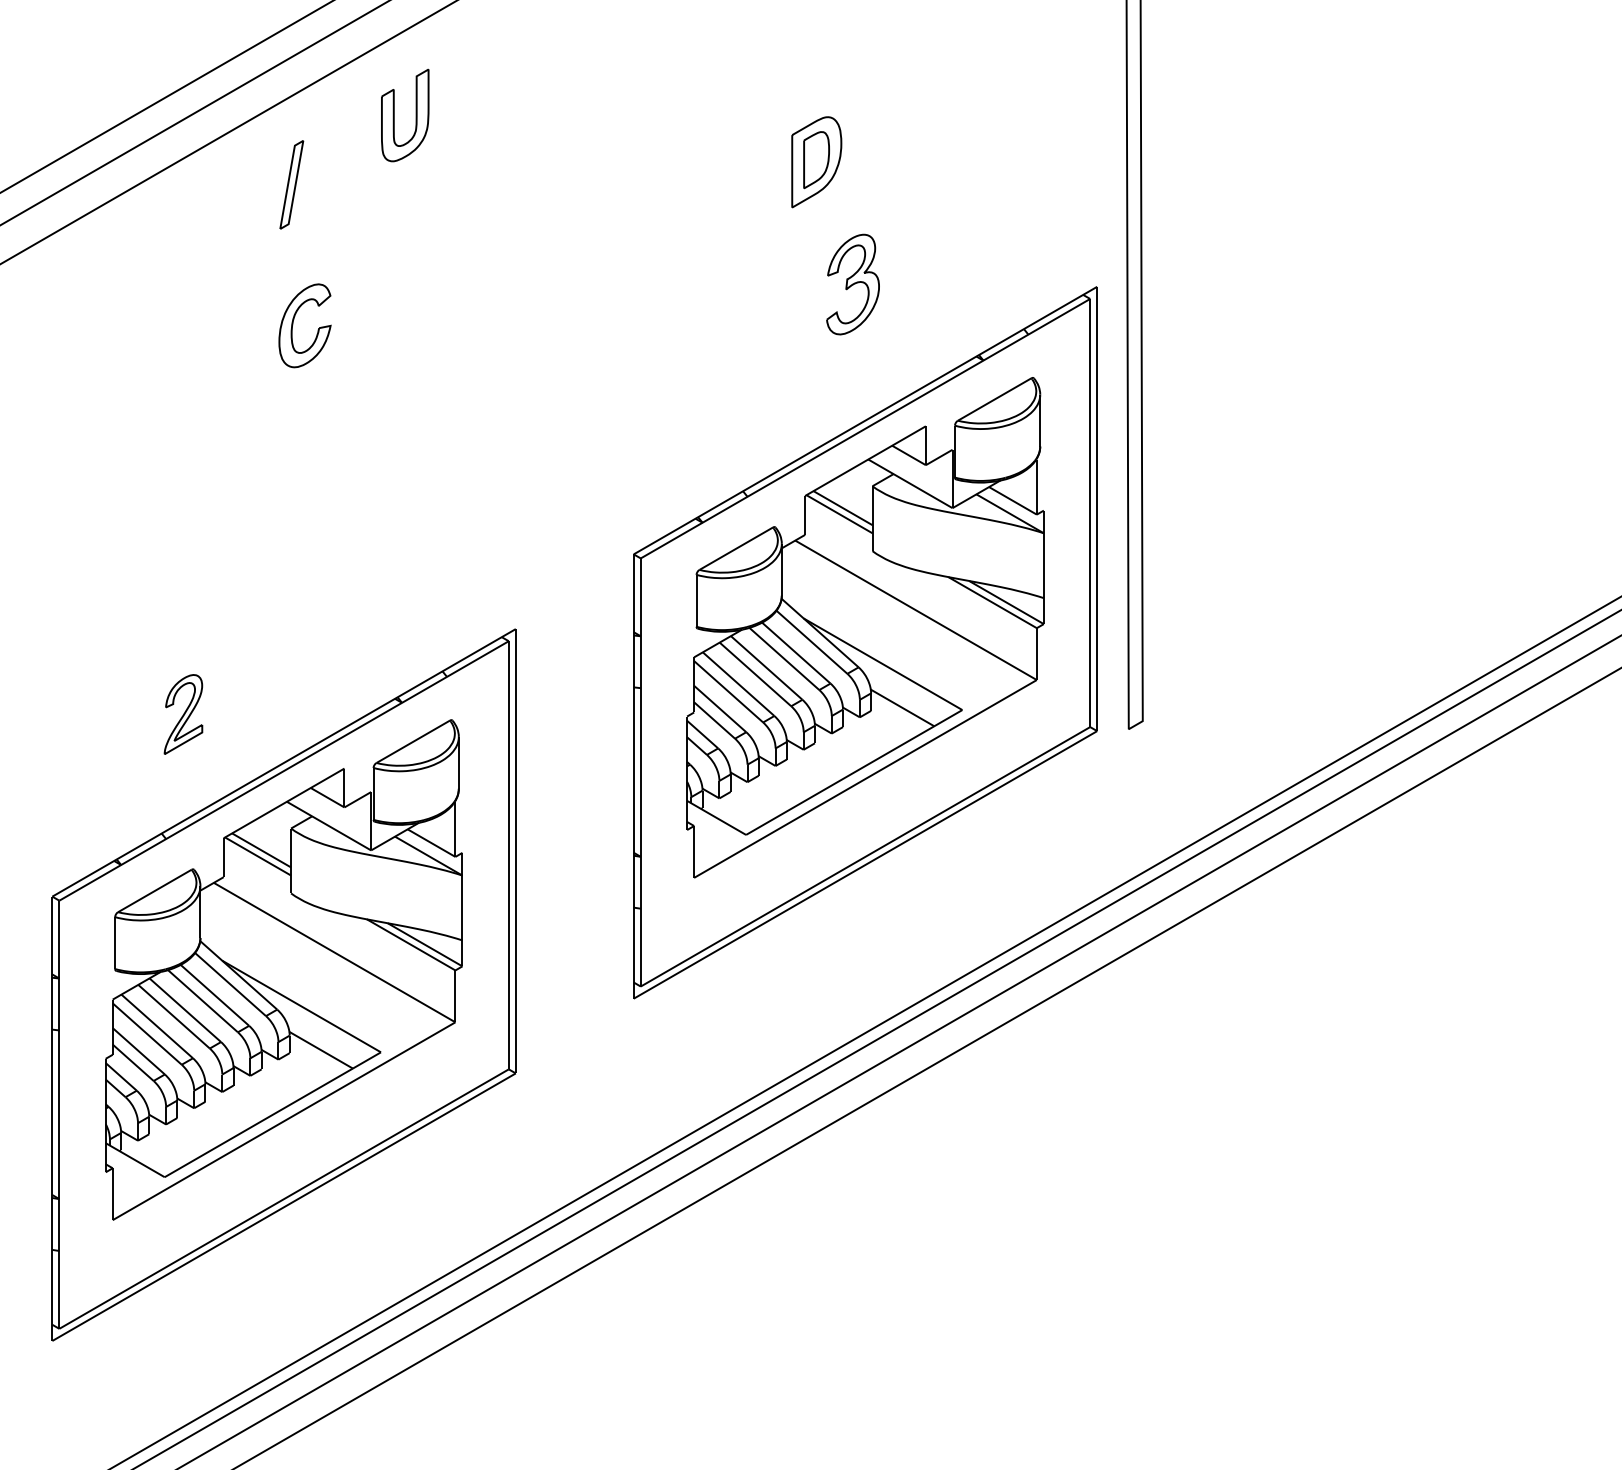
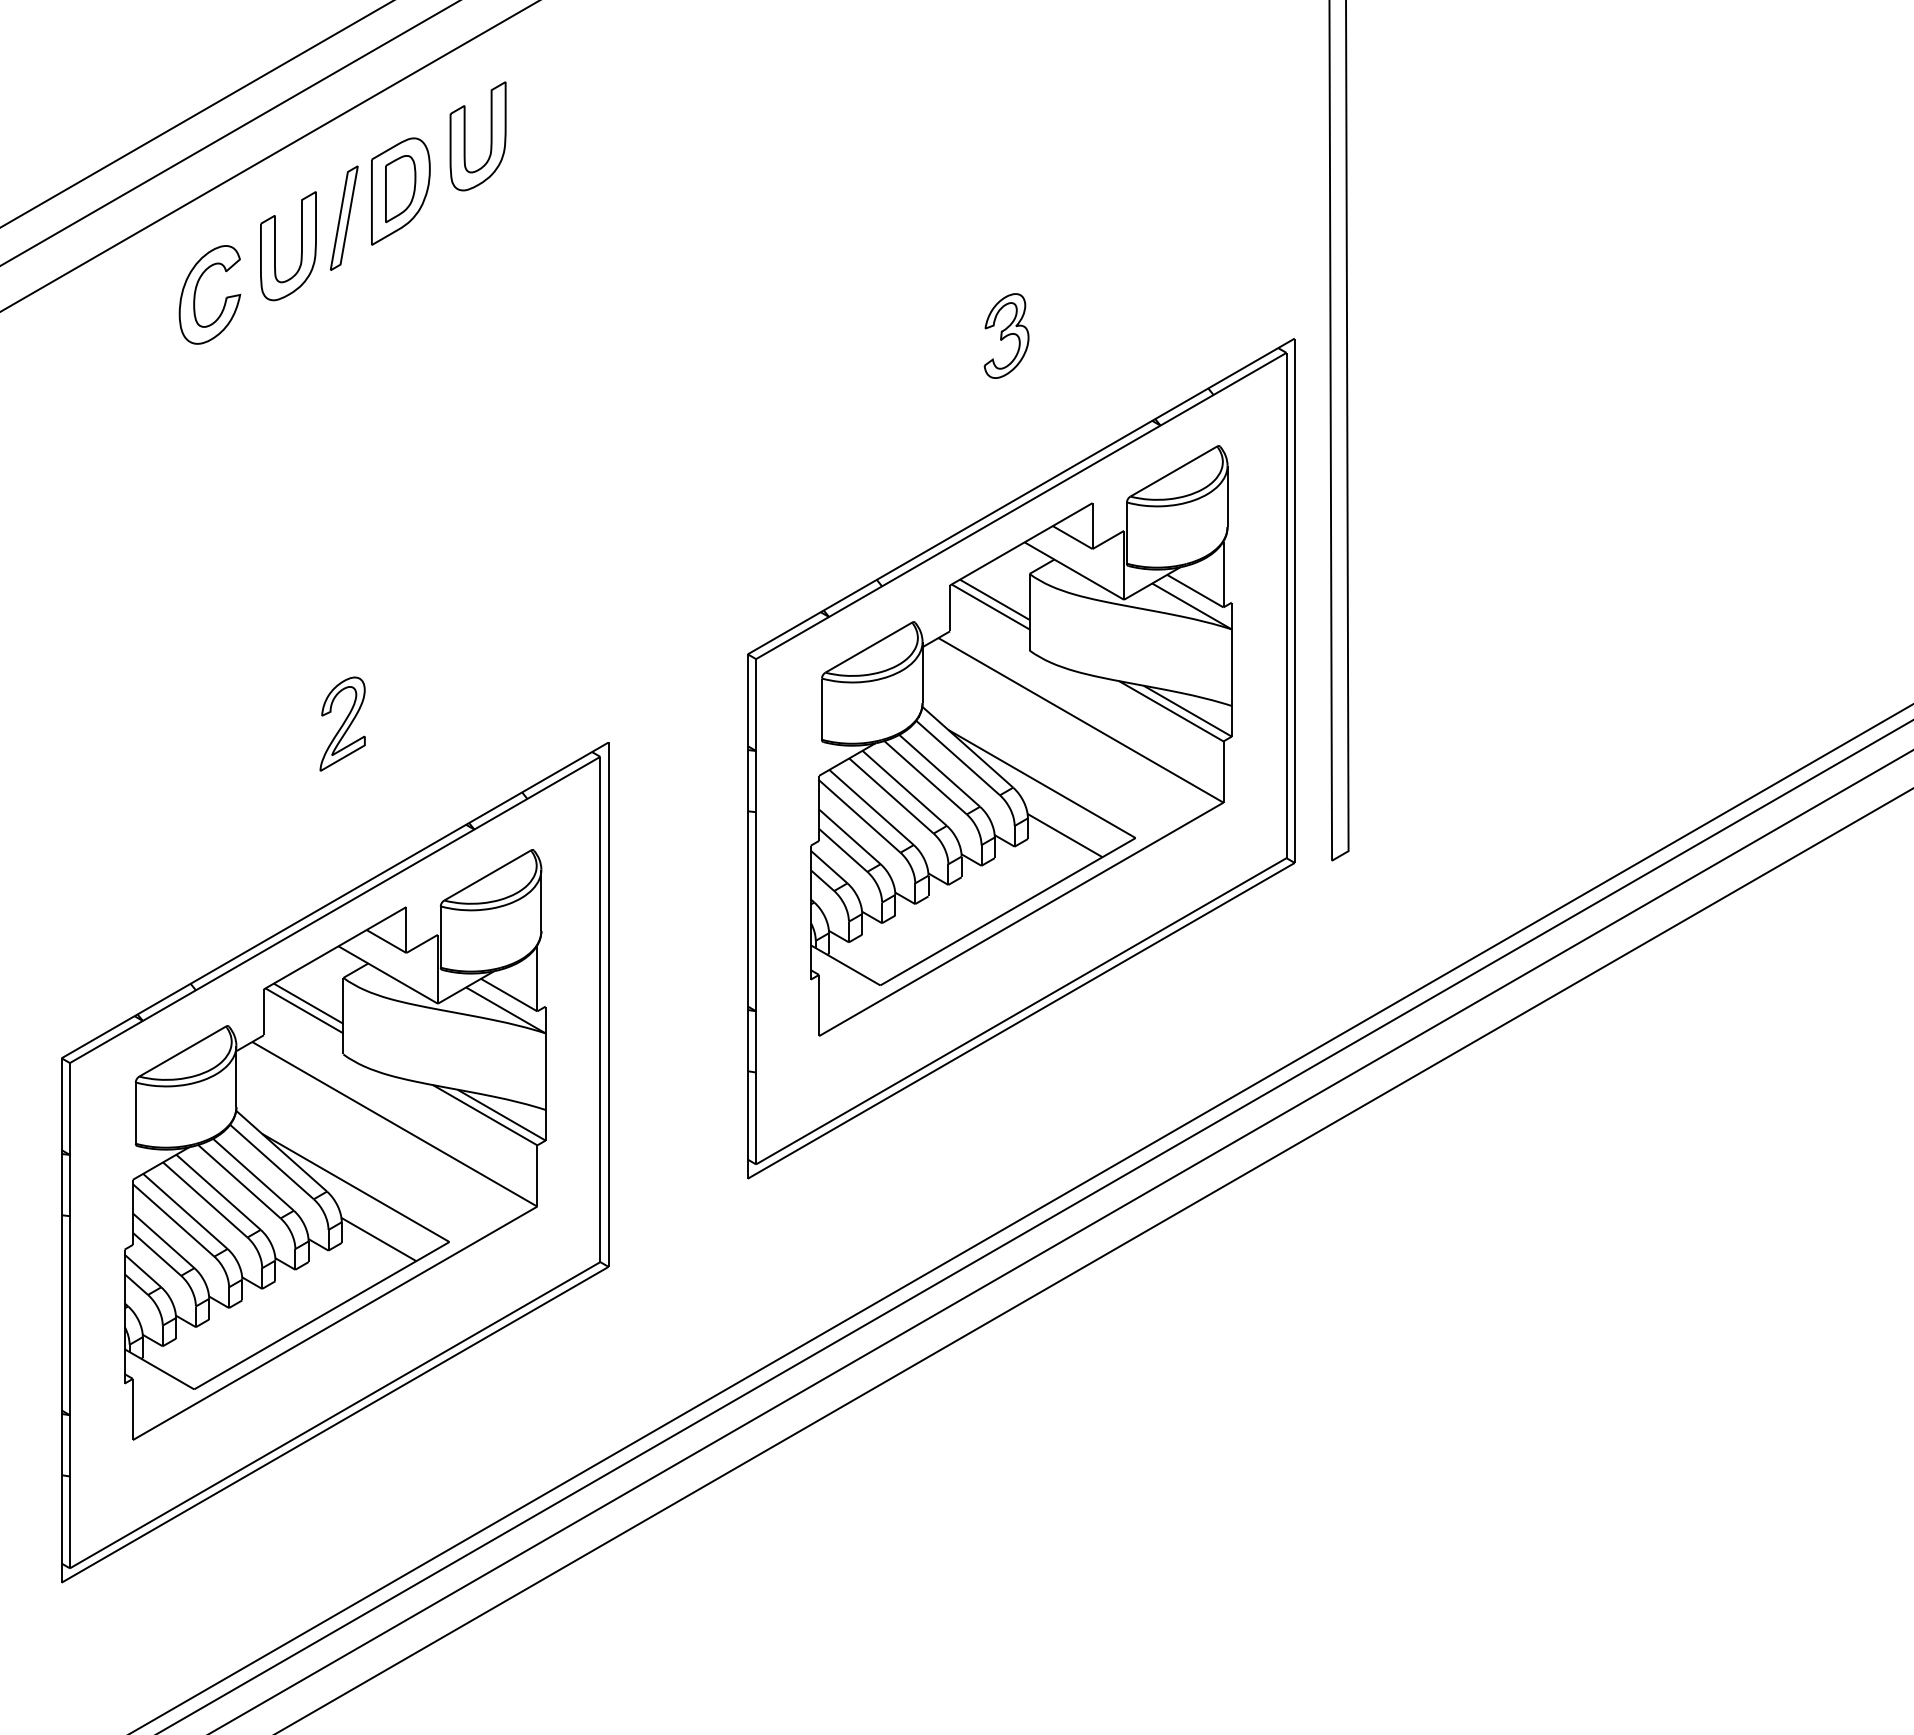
part: (816, 162) -> (400, 191), moved
part: (233, 208) -> (275, 246), added
part: (852, 284) -> (1005, 335), size x0.71
part: (293, 324) -> (196, 293), moved
part: (183, 714) -> (342, 724), moved

